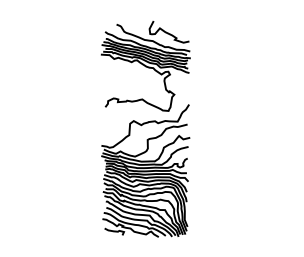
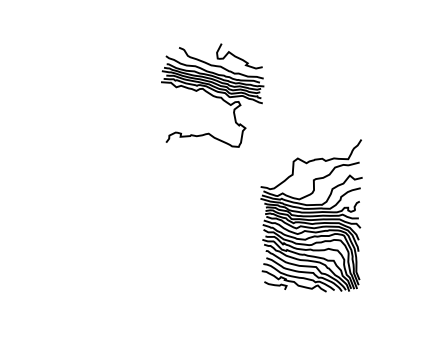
part: (145, 170) -> (311, 215), moved

